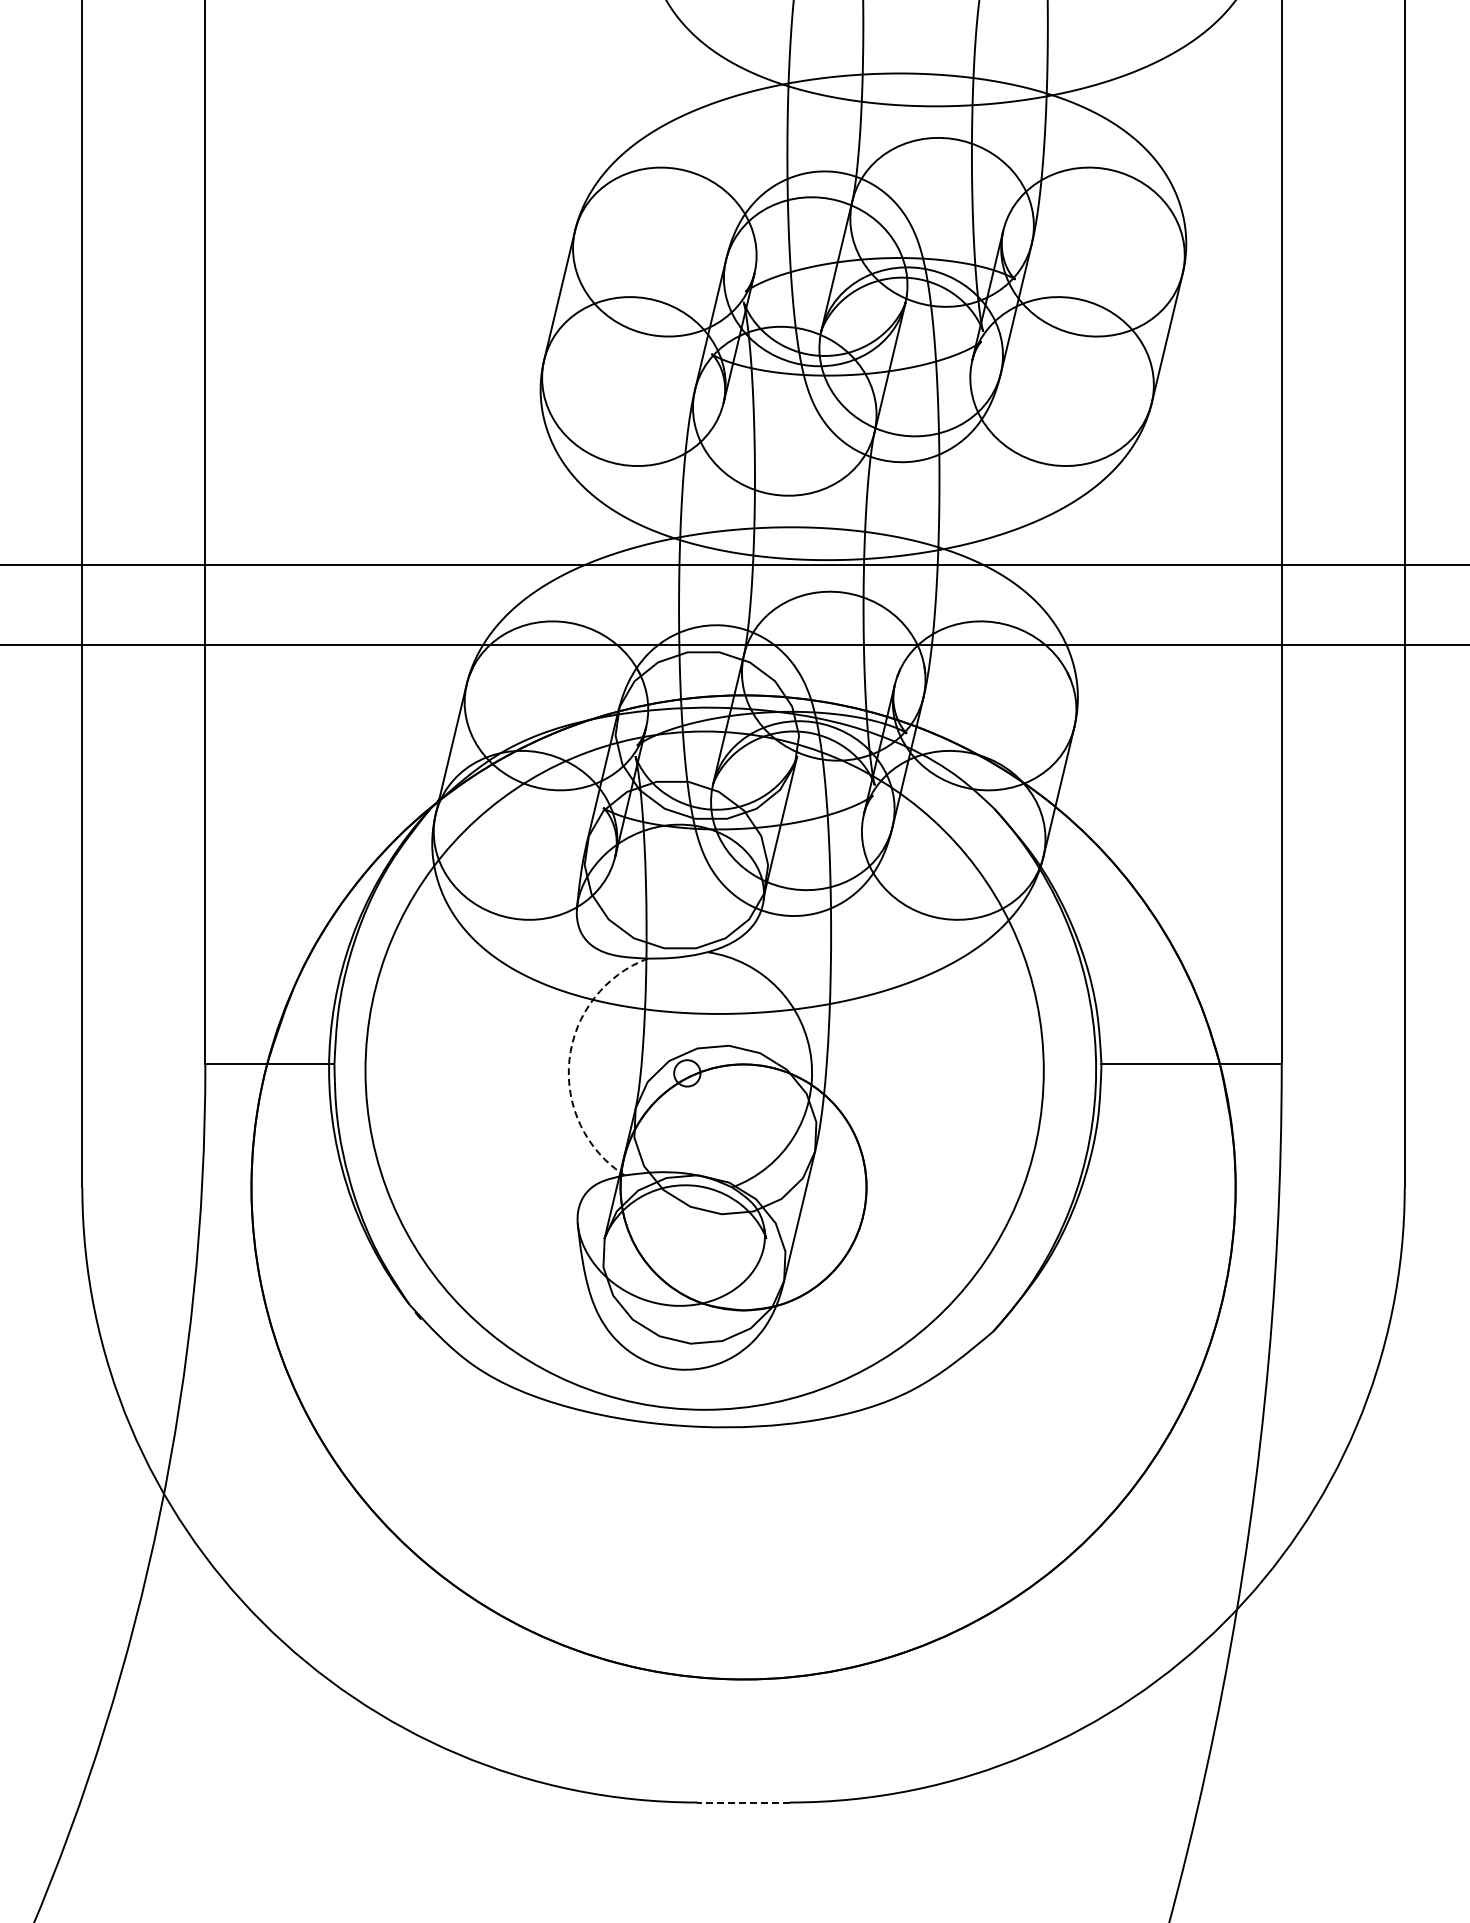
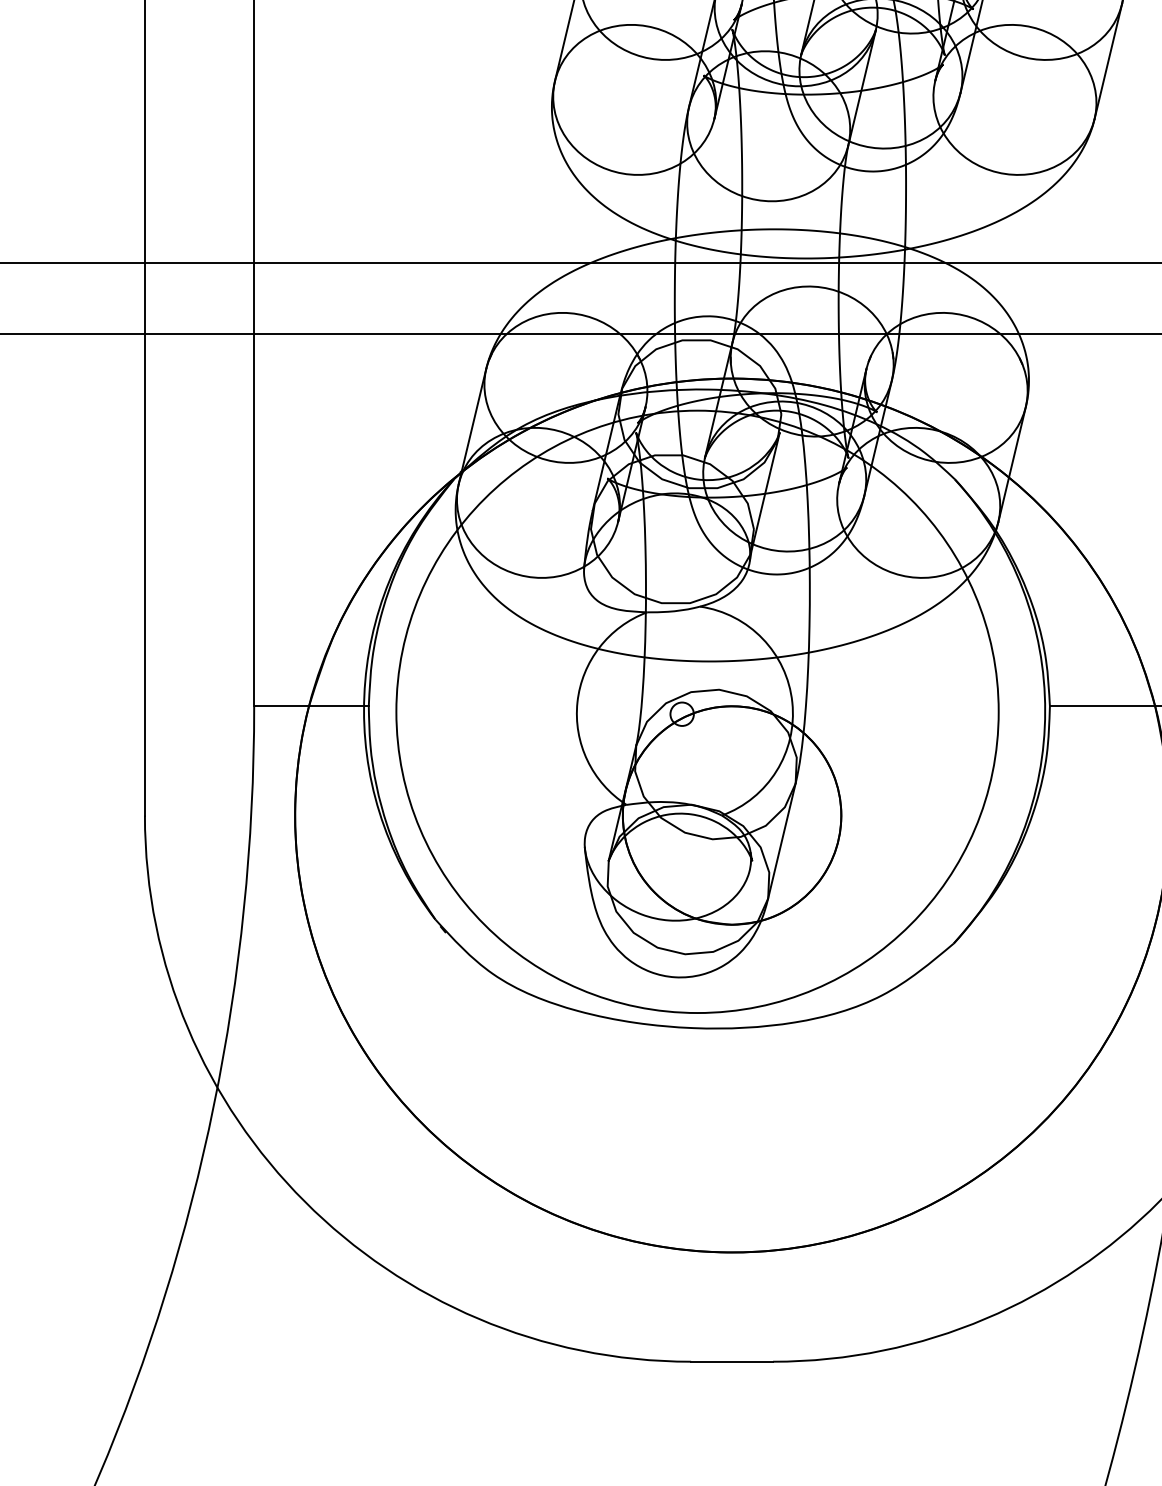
arc: (569, 1059) -> (577, 701), dashed -> solid
line: (743, 1802) -> (732, 1361), dashed -> solid

